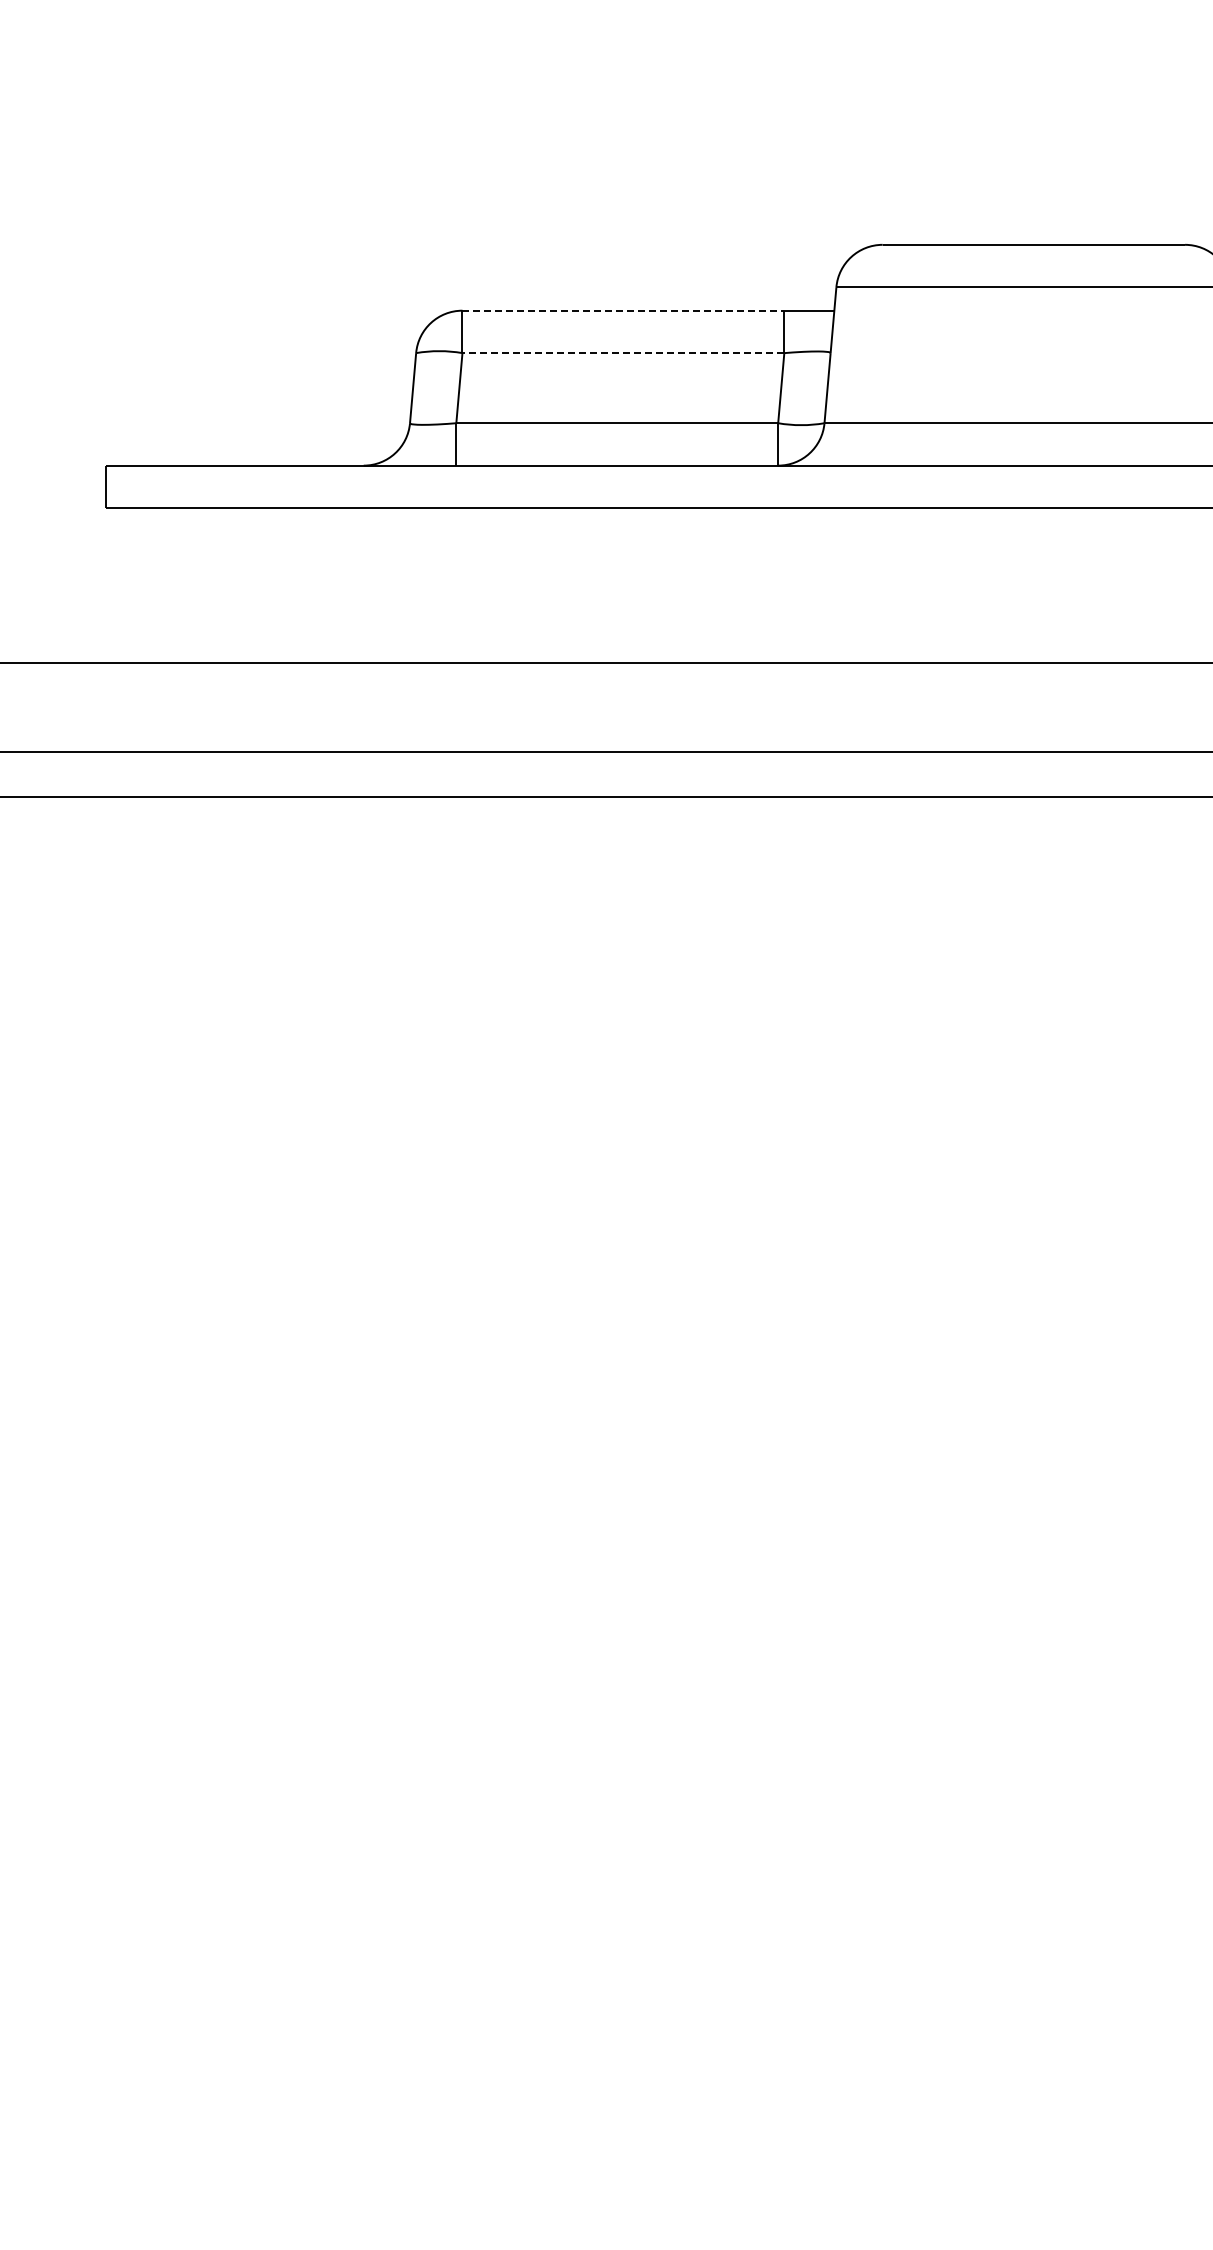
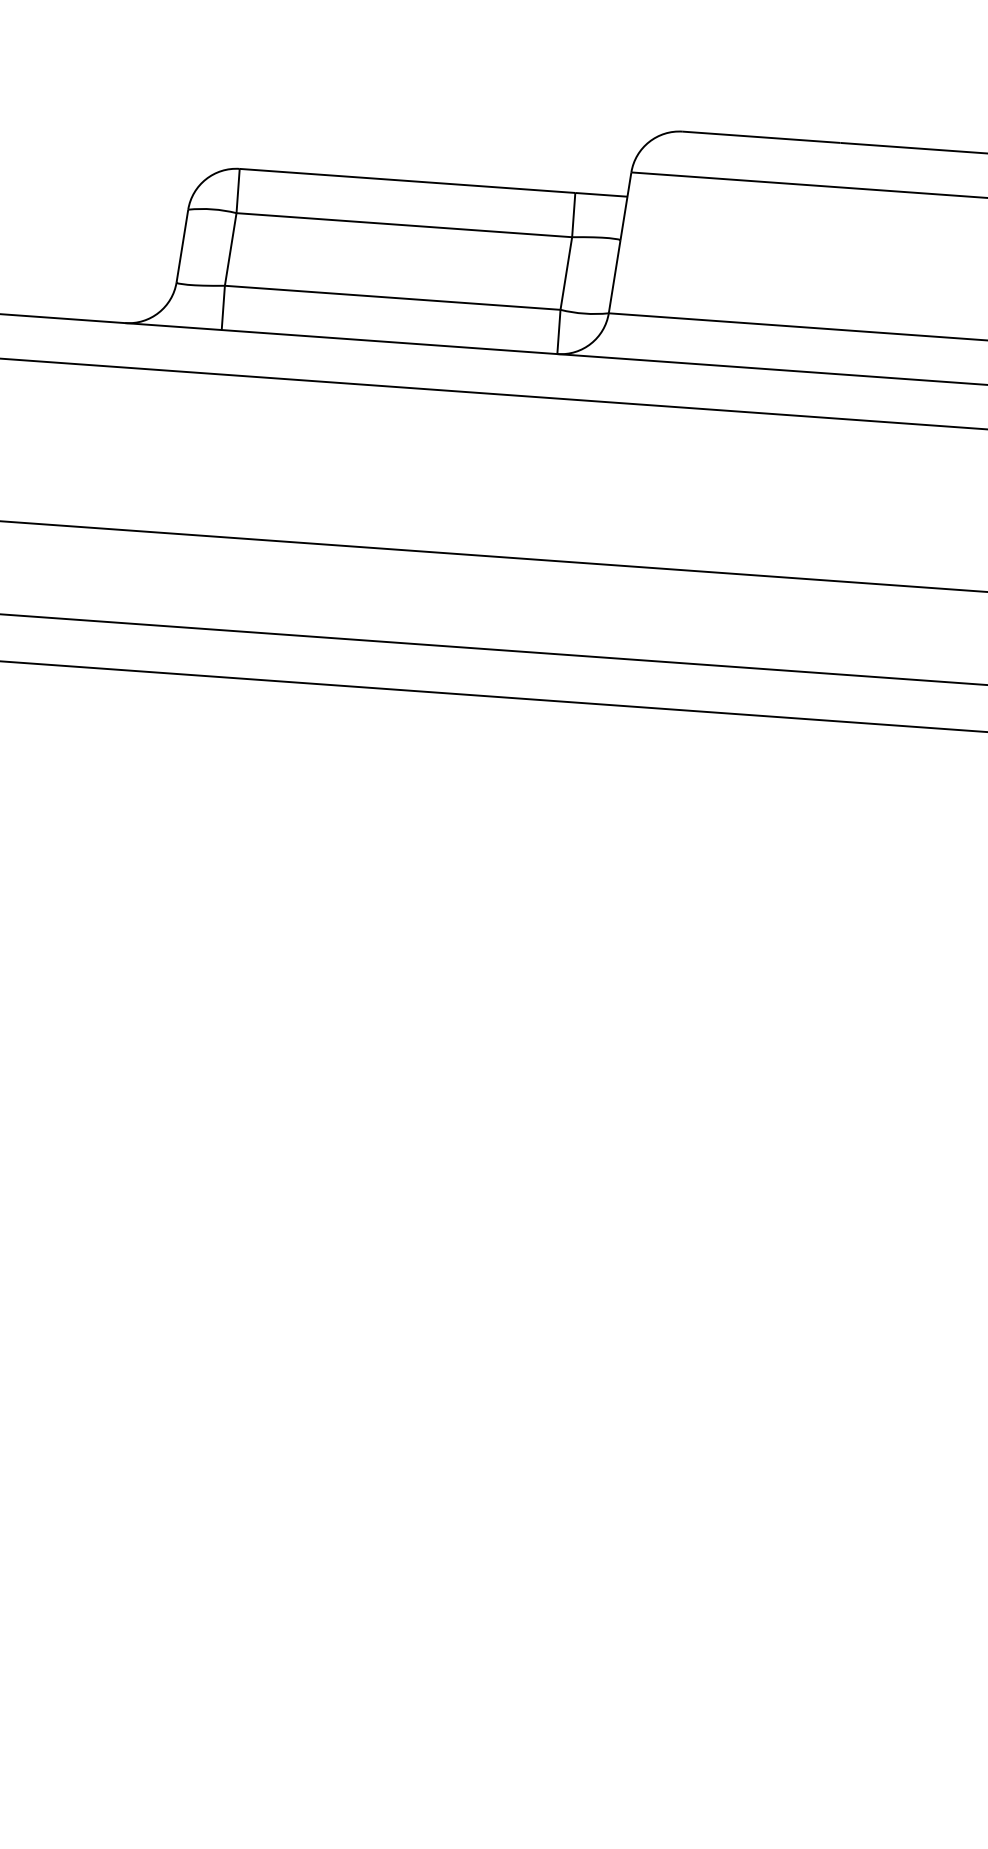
line: (623, 310) -> (407, 180), dashed -> solid
line: (623, 353) -> (404, 225), dashed -> solid

